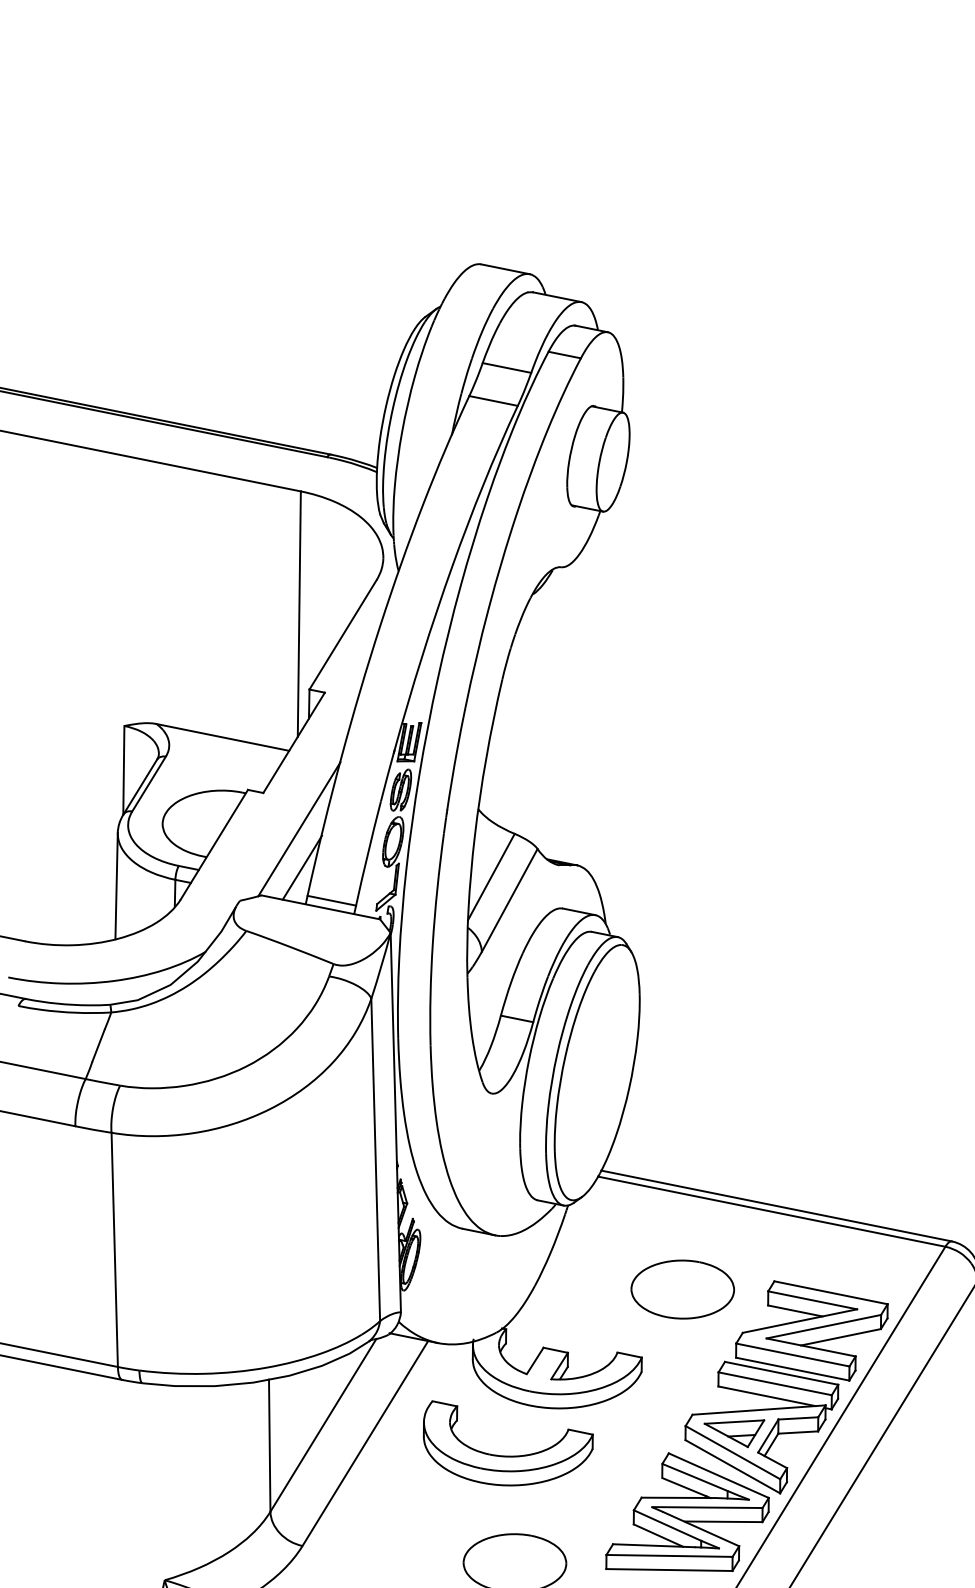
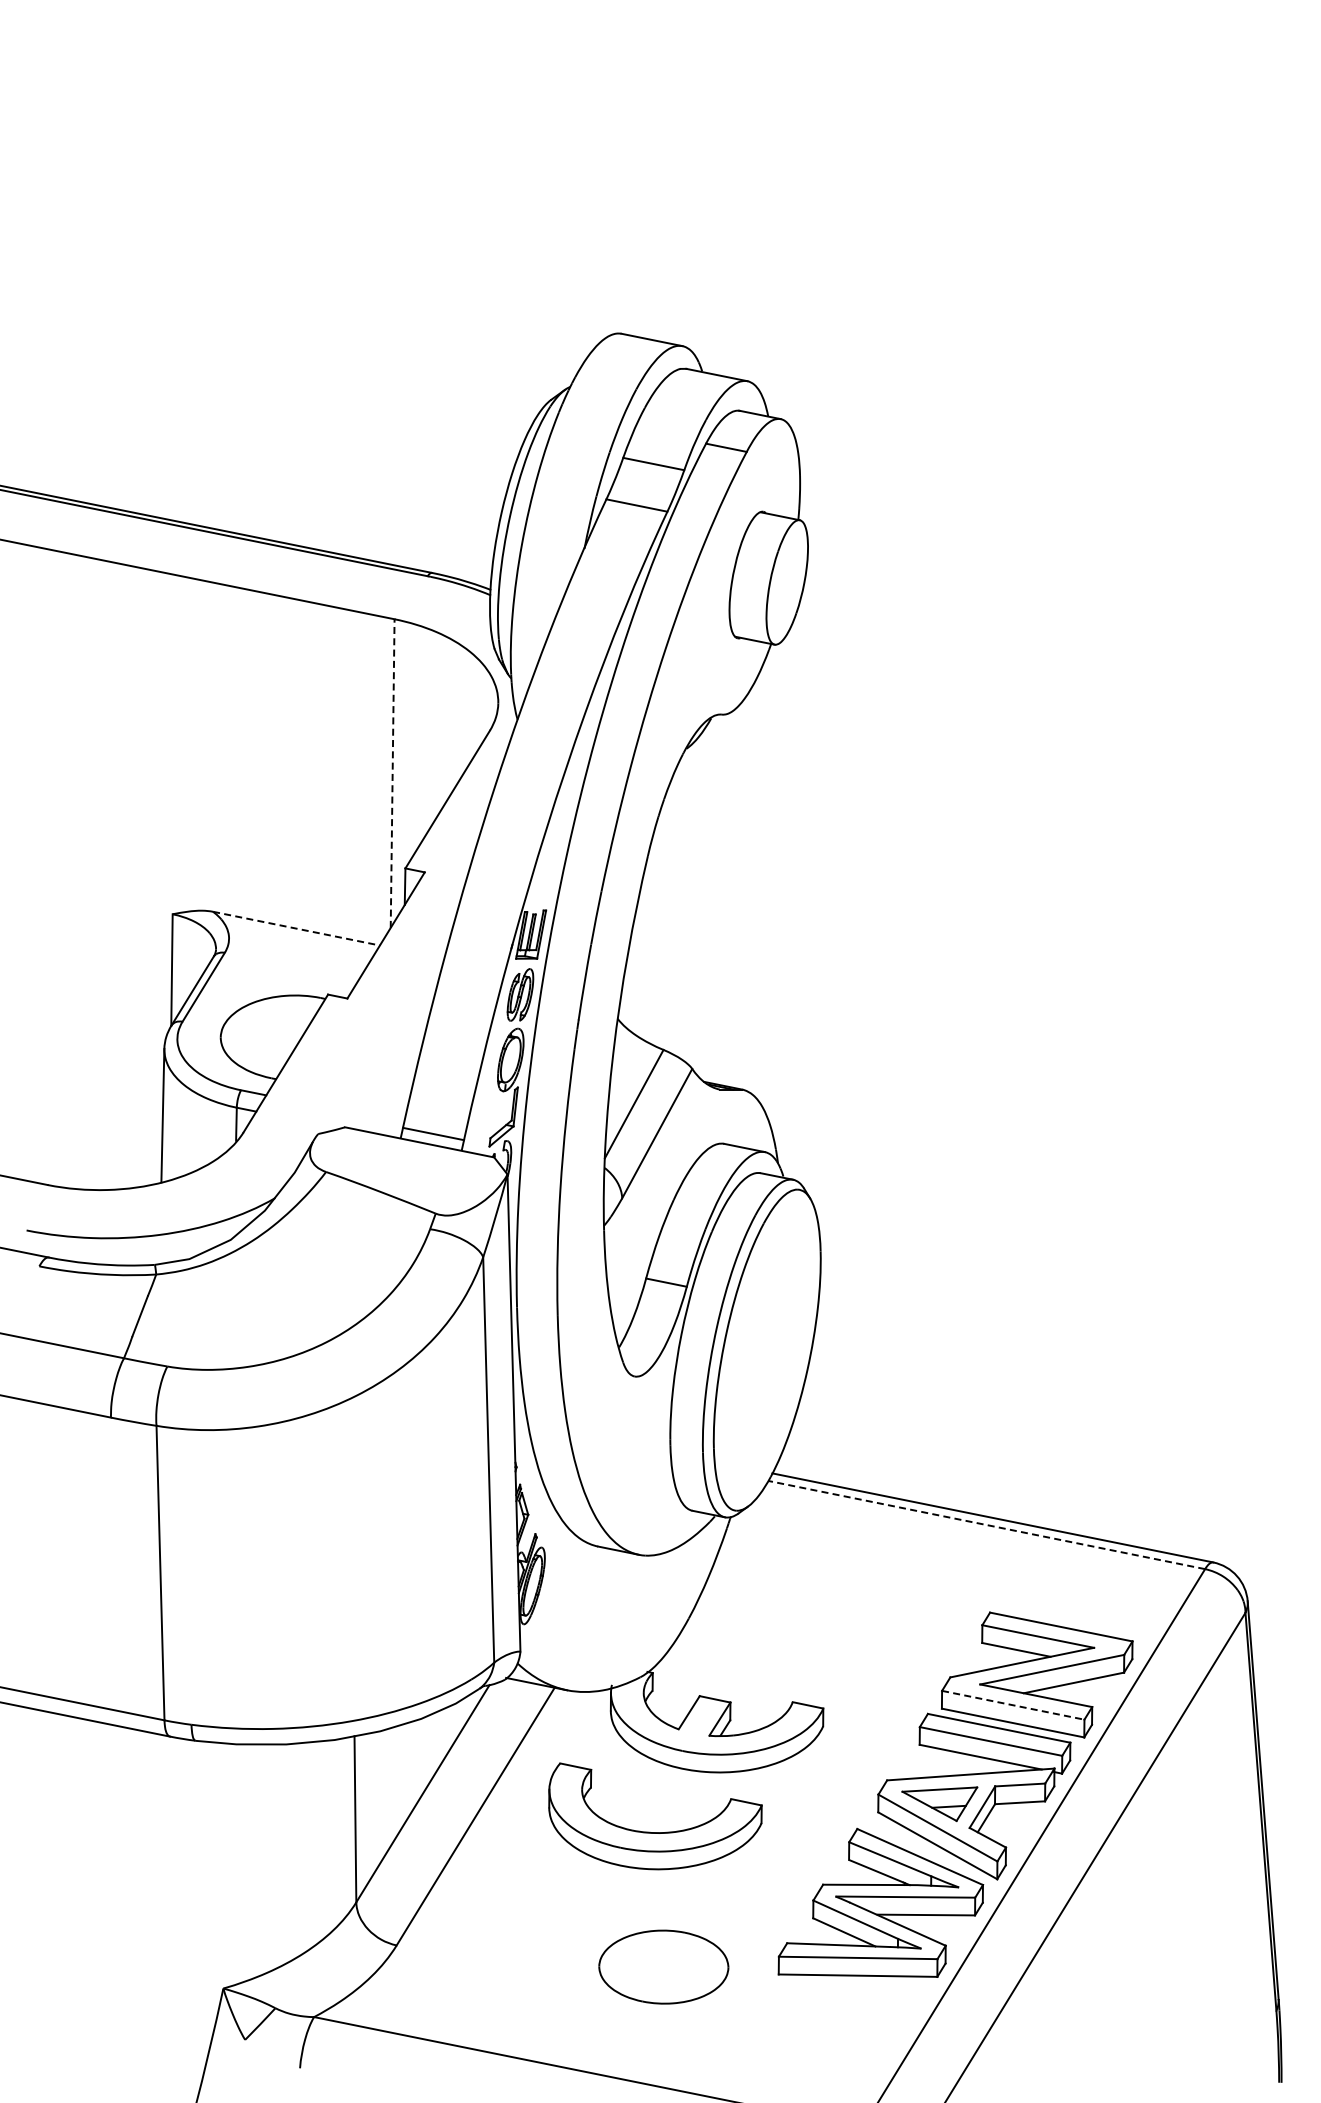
line: (299, 614) -> (392, 773), solid -> dashed
line: (223, 737) -> (297, 928), solid -> dashed
line: (299, 828) -> (392, 1043), removed
line: (302, 867) -> (396, 1092), removed
line: (771, 1212) -> (986, 1525), solid -> dashed
part: (682, 1289) -> (874, 1622), removed
line: (793, 1355) -> (1013, 1705), solid -> dashed

